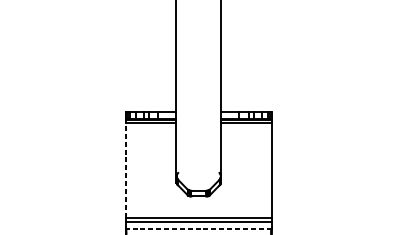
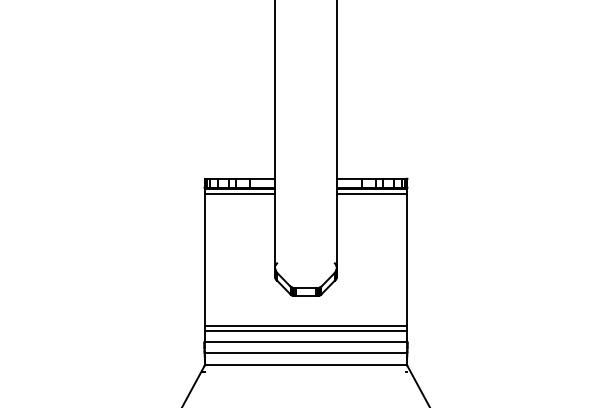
line: (126, 170) -> (204, 259), dashed -> solid
line: (198, 229) -> (305, 342), dashed -> solid

